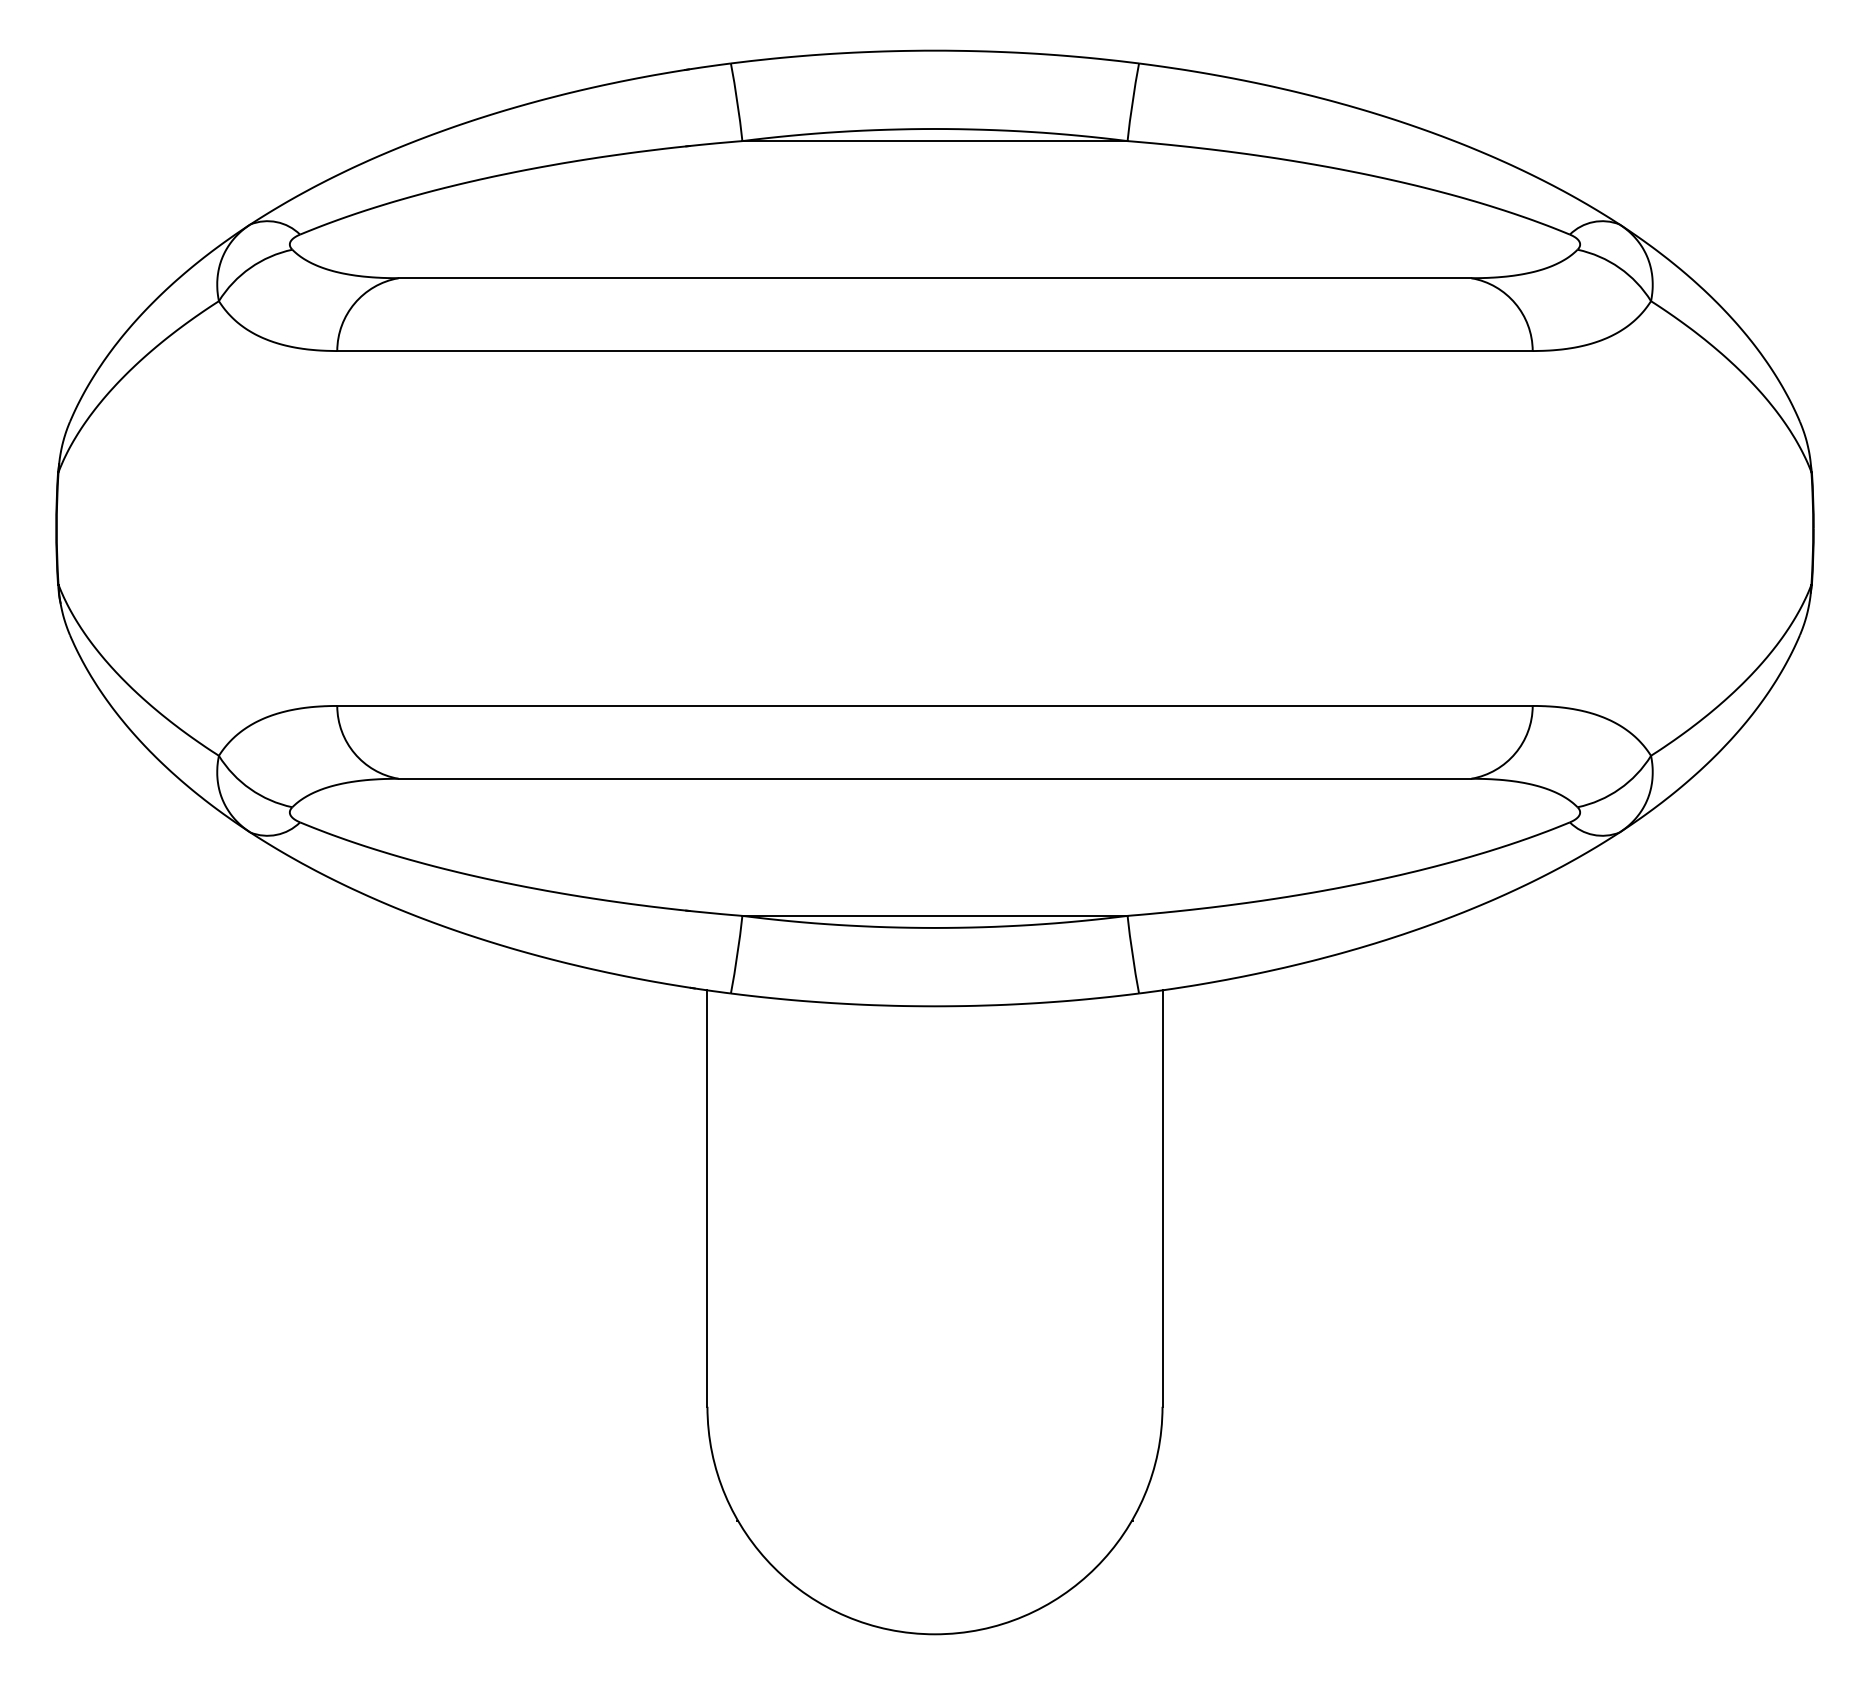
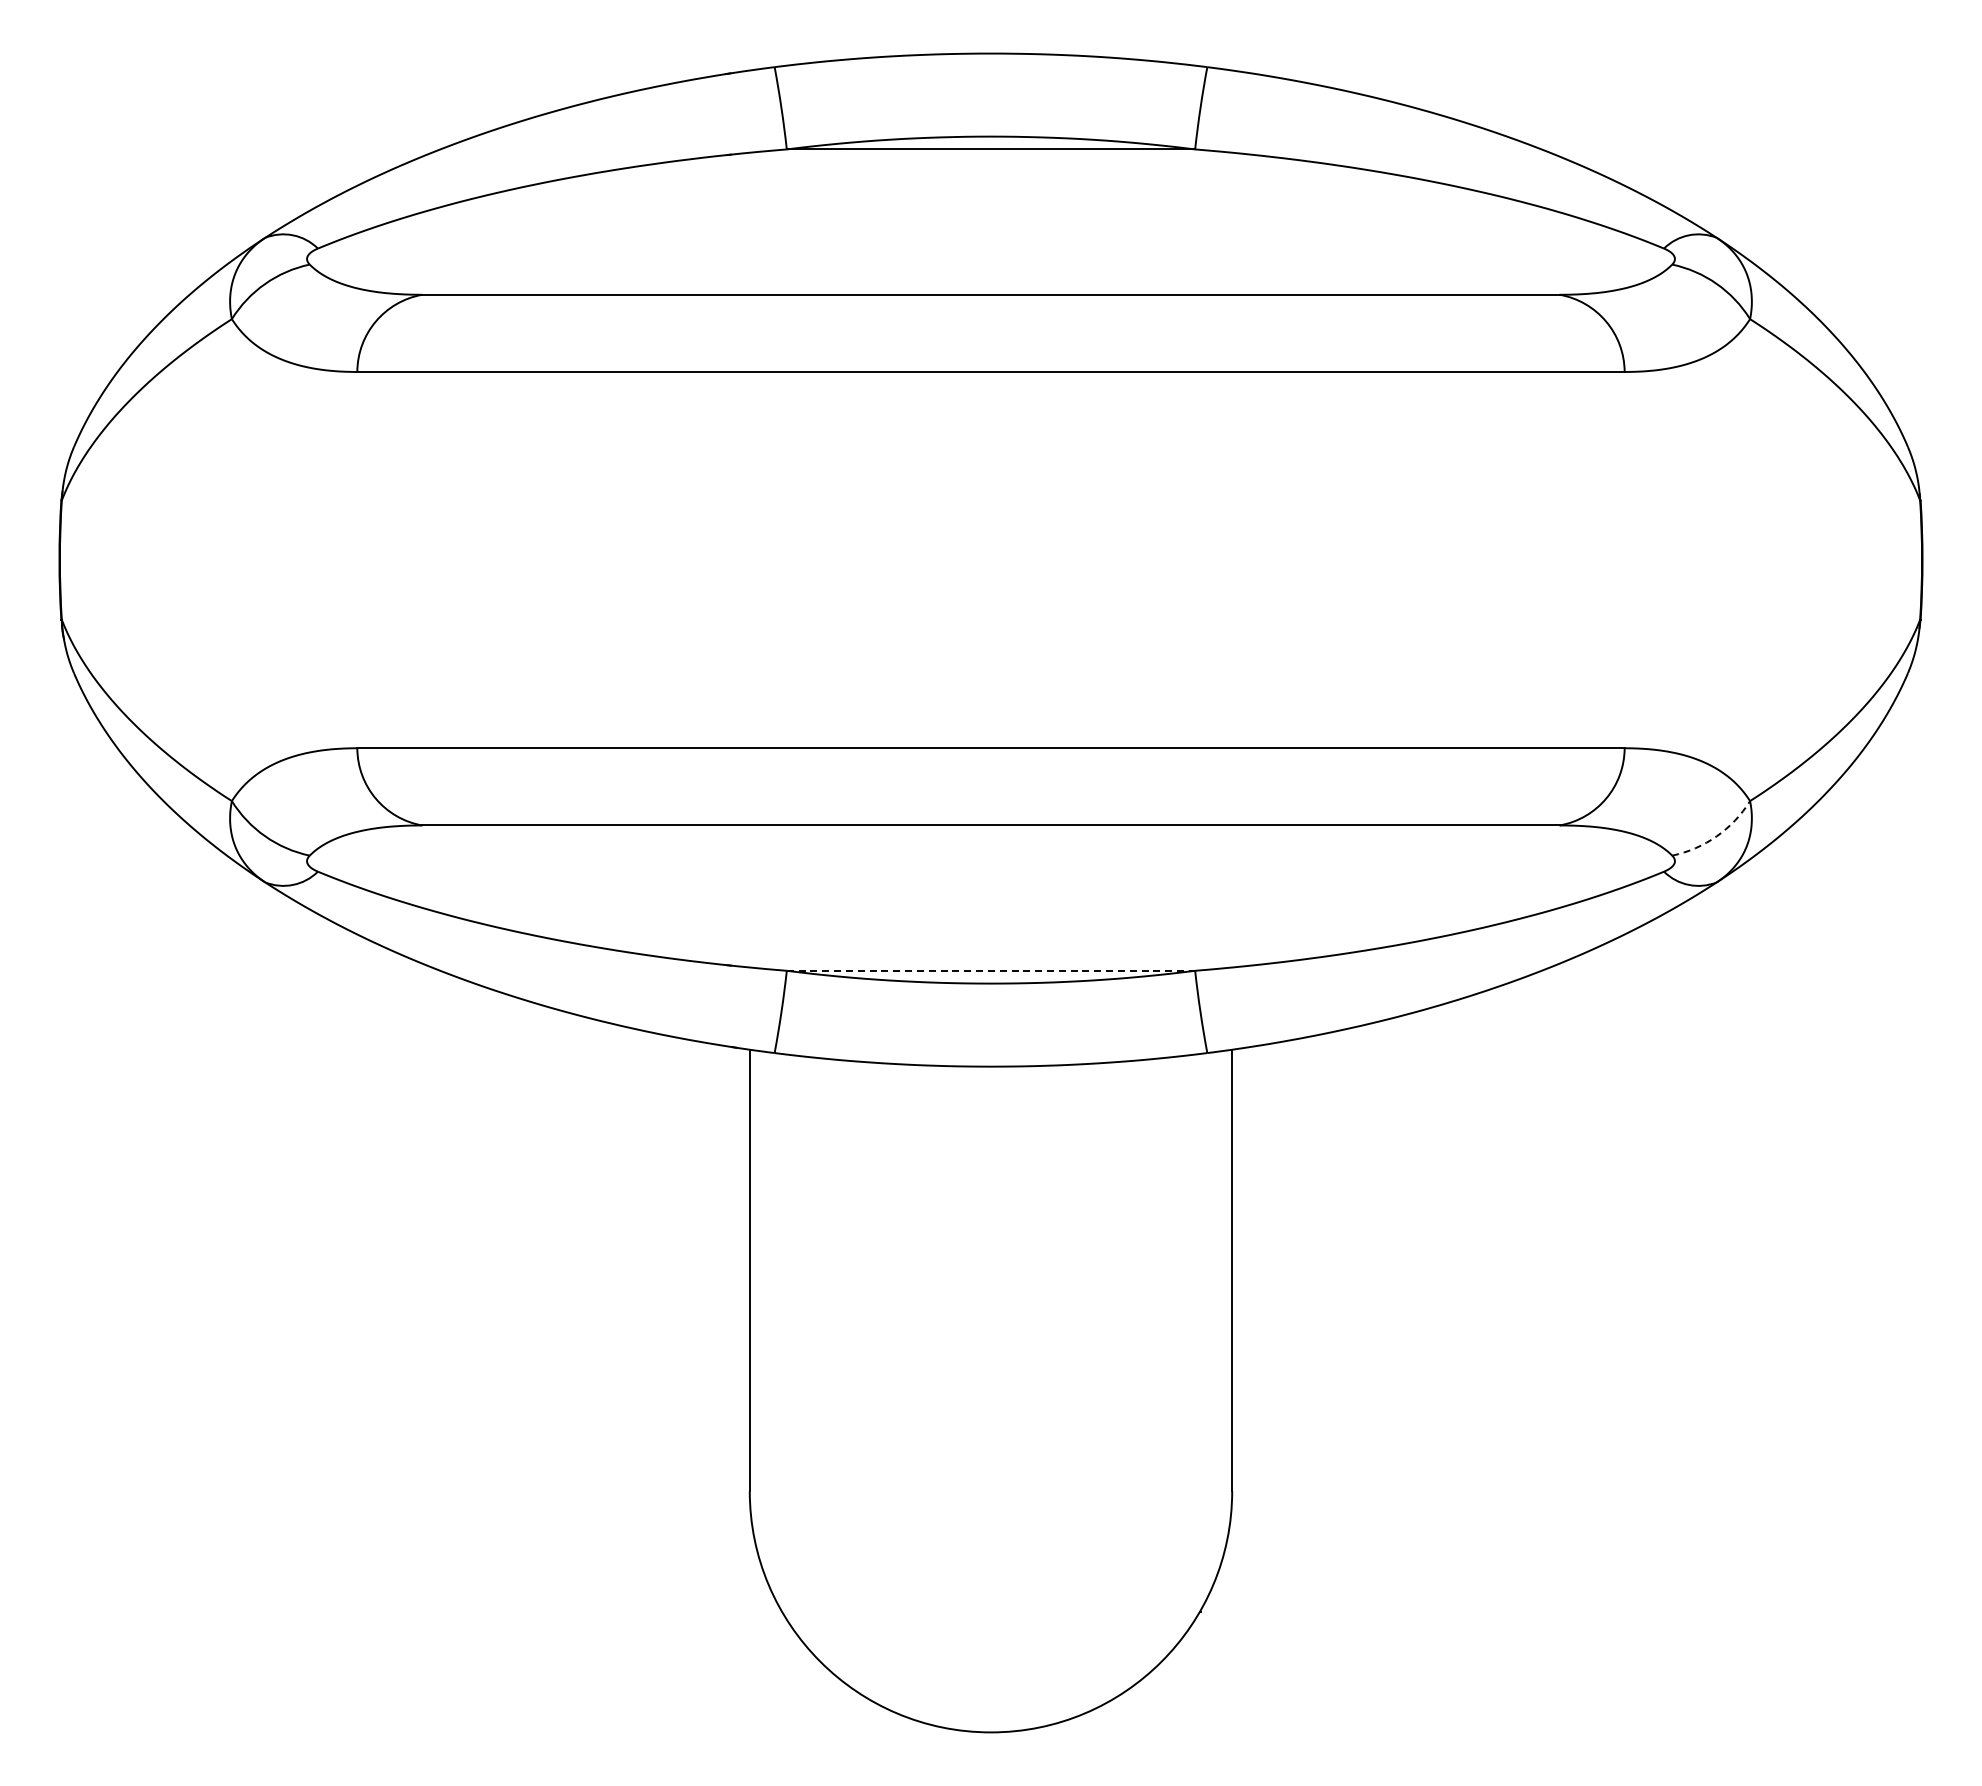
arc: (1619, 789) -> (1716, 836), solid -> dashed
line: (935, 915) -> (991, 970), solid -> dashed

